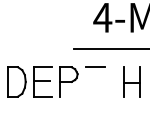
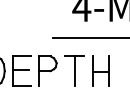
line: (95, 81) -> (74, 70), added
part: (131, 81) -> (100, 70), moved

